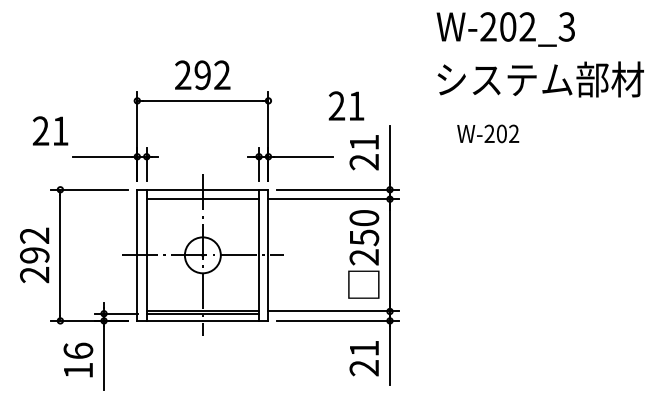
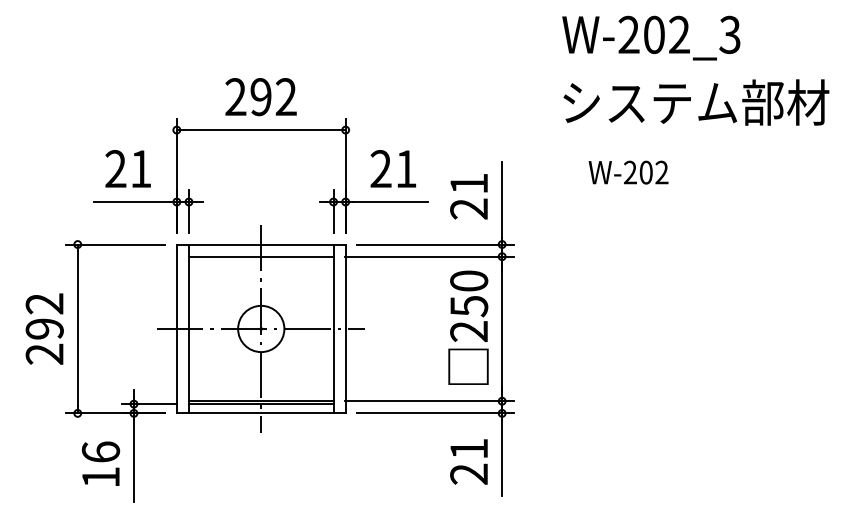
text: (346, 105) -> (393, 168), moved
text: (50, 130) -> (128, 168), moved

